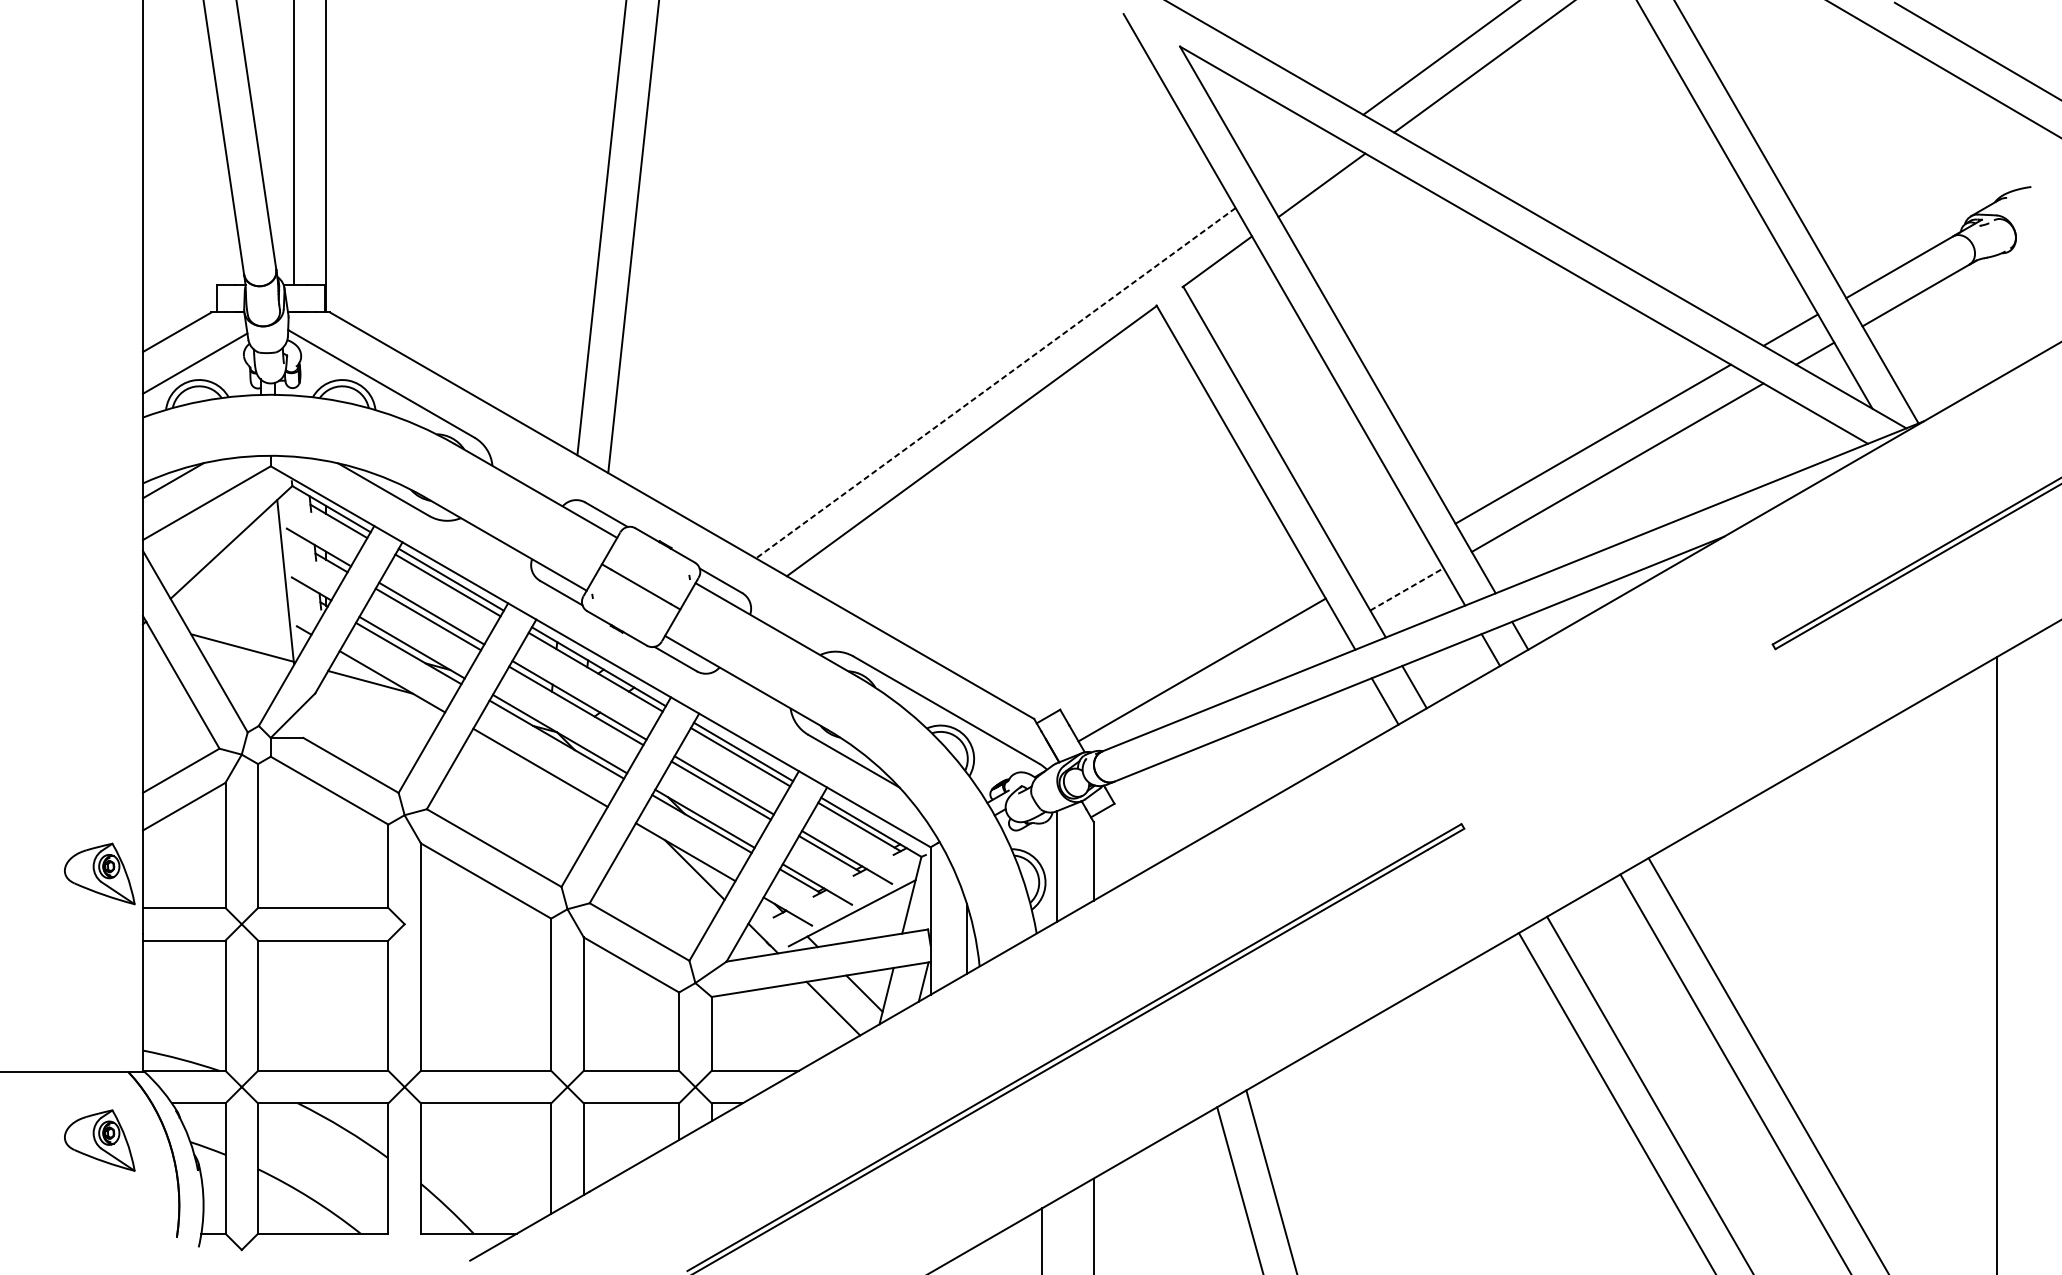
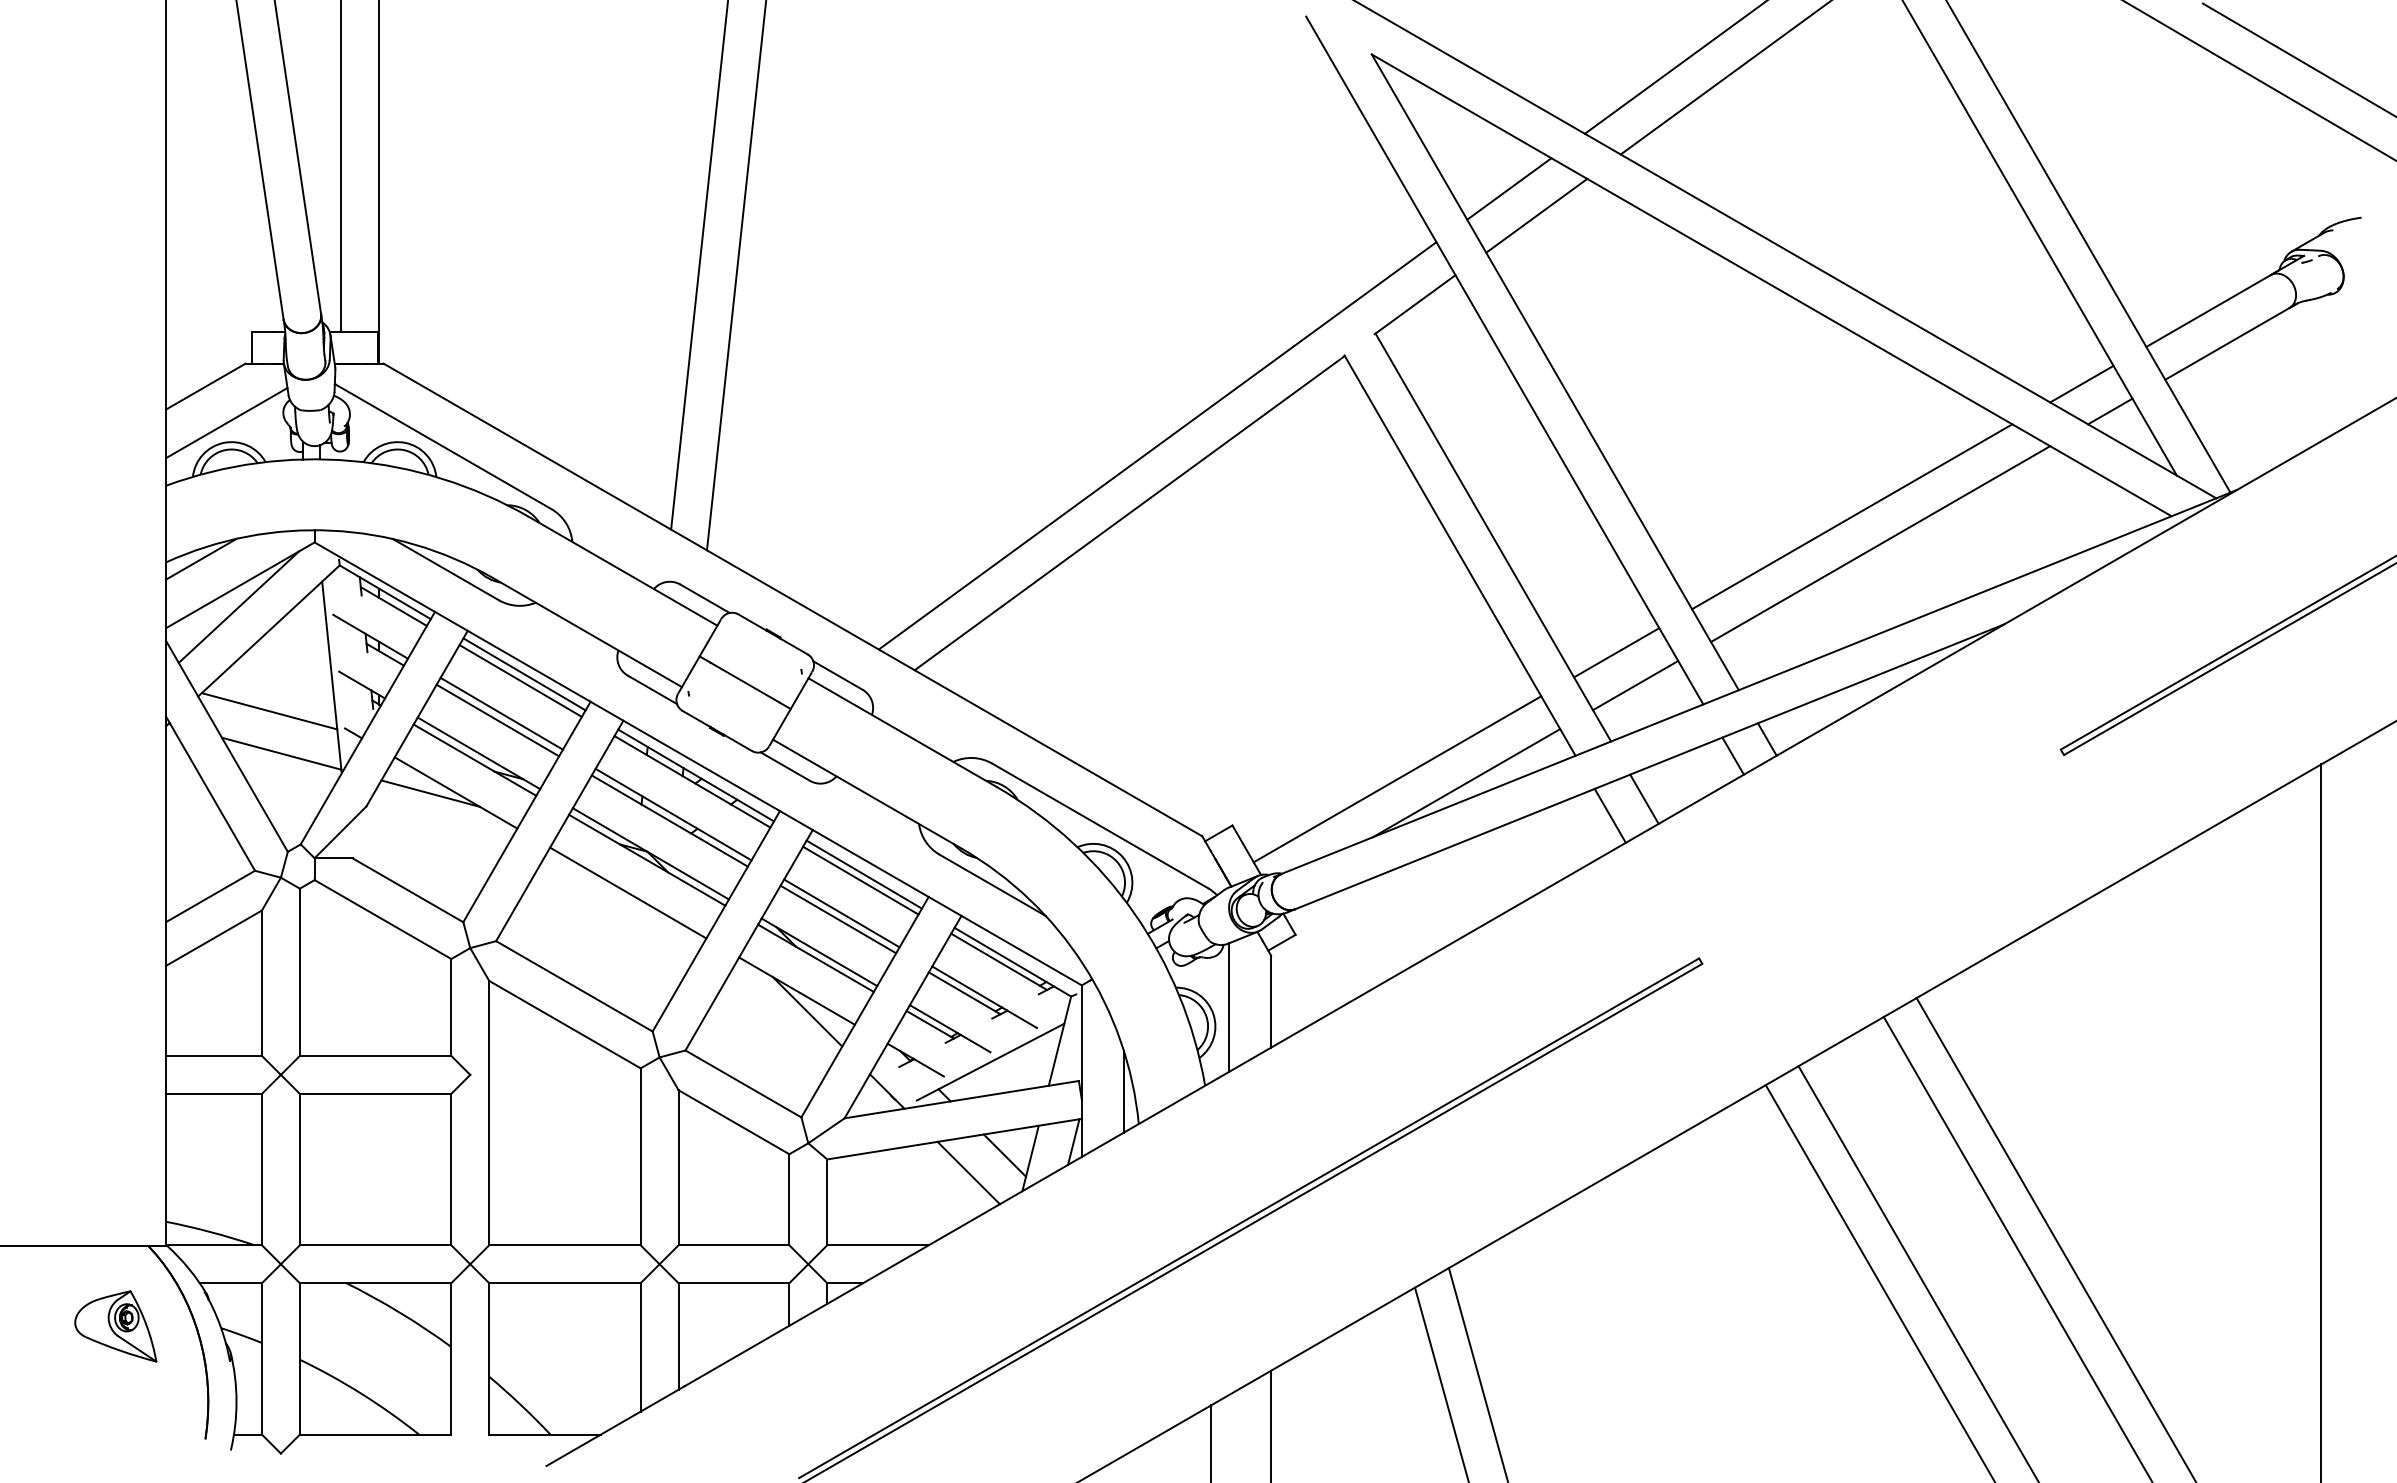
line: (1298, 161) -> (1509, 188), added
line: (995, 383) -> (1157, 446), dashed -> solid
line: (205, 521) -> (238, 606), added
line: (1390, 560) -> (1616, 652), added
line: (1407, 589) -> (1636, 685), dashed -> solid
line: (231, 611) -> (269, 711), added
line: (1261, 673) -> (1466, 783), added
part: (99, 874) -> (115, 1016), removed

